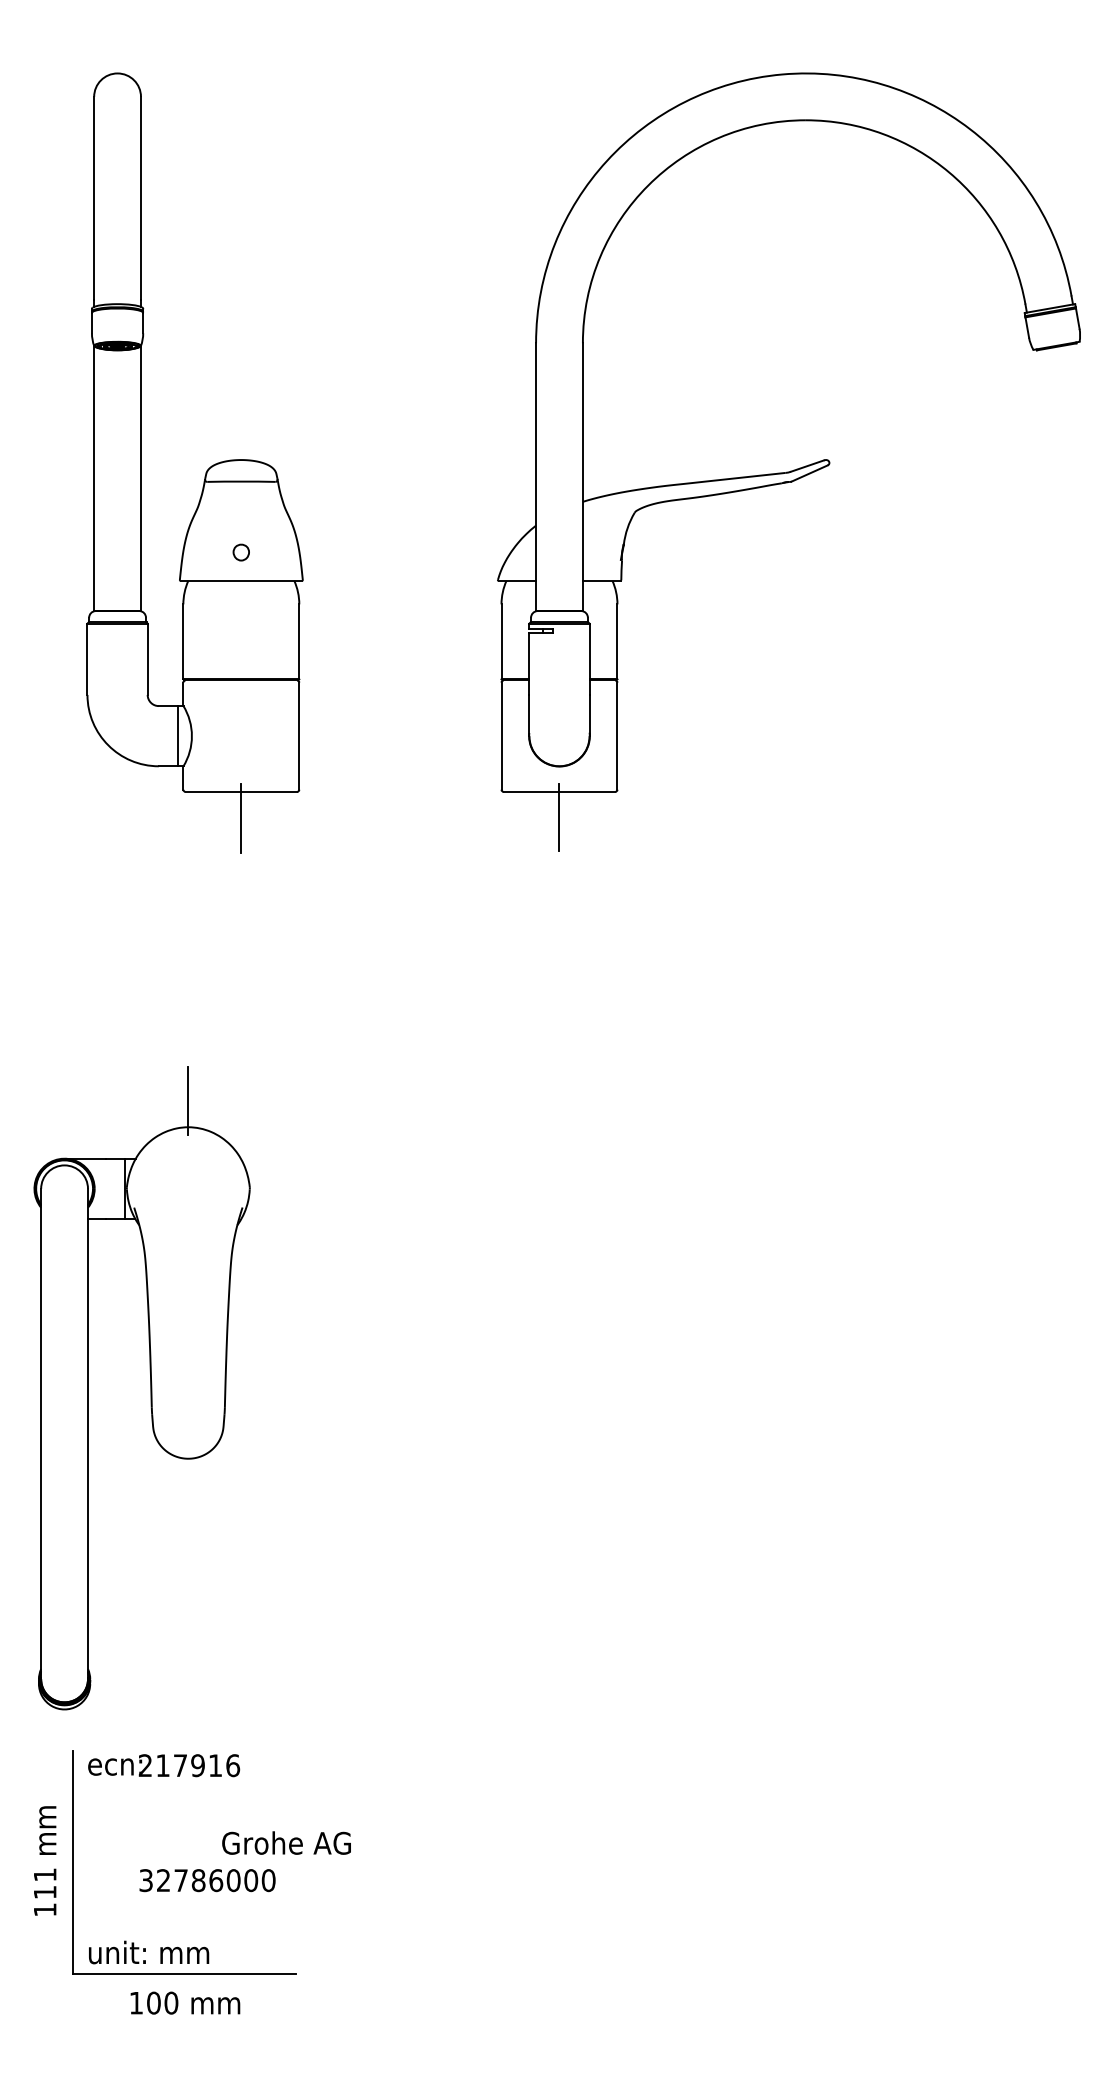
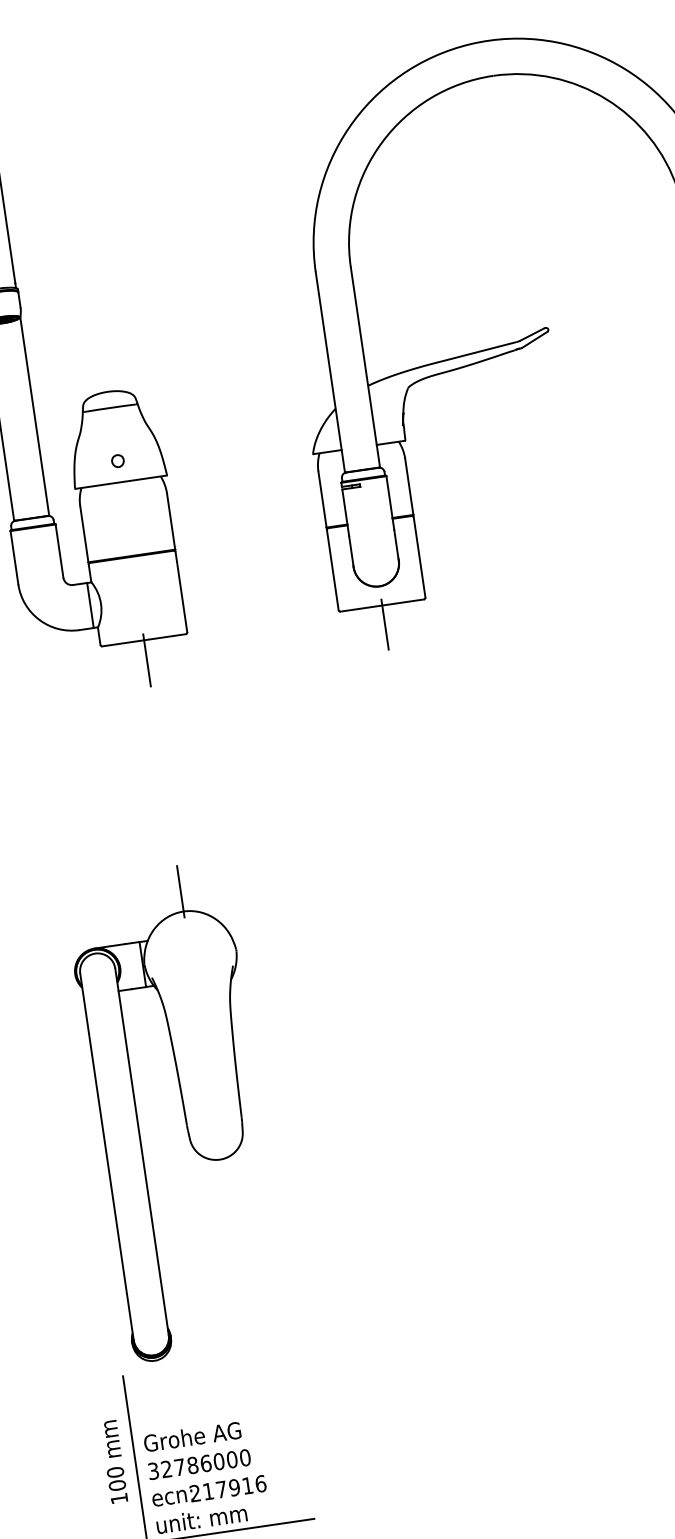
part: (150, 1388) -> (183, 1111), moved
text: (164, 1765) -> (209, 1491), moved
text: (286, 1842) -> (192, 1436), moved
text: (207, 1880) -> (199, 1464), moved
text: (44, 1883) -> (115, 1478), 111 -> 100

